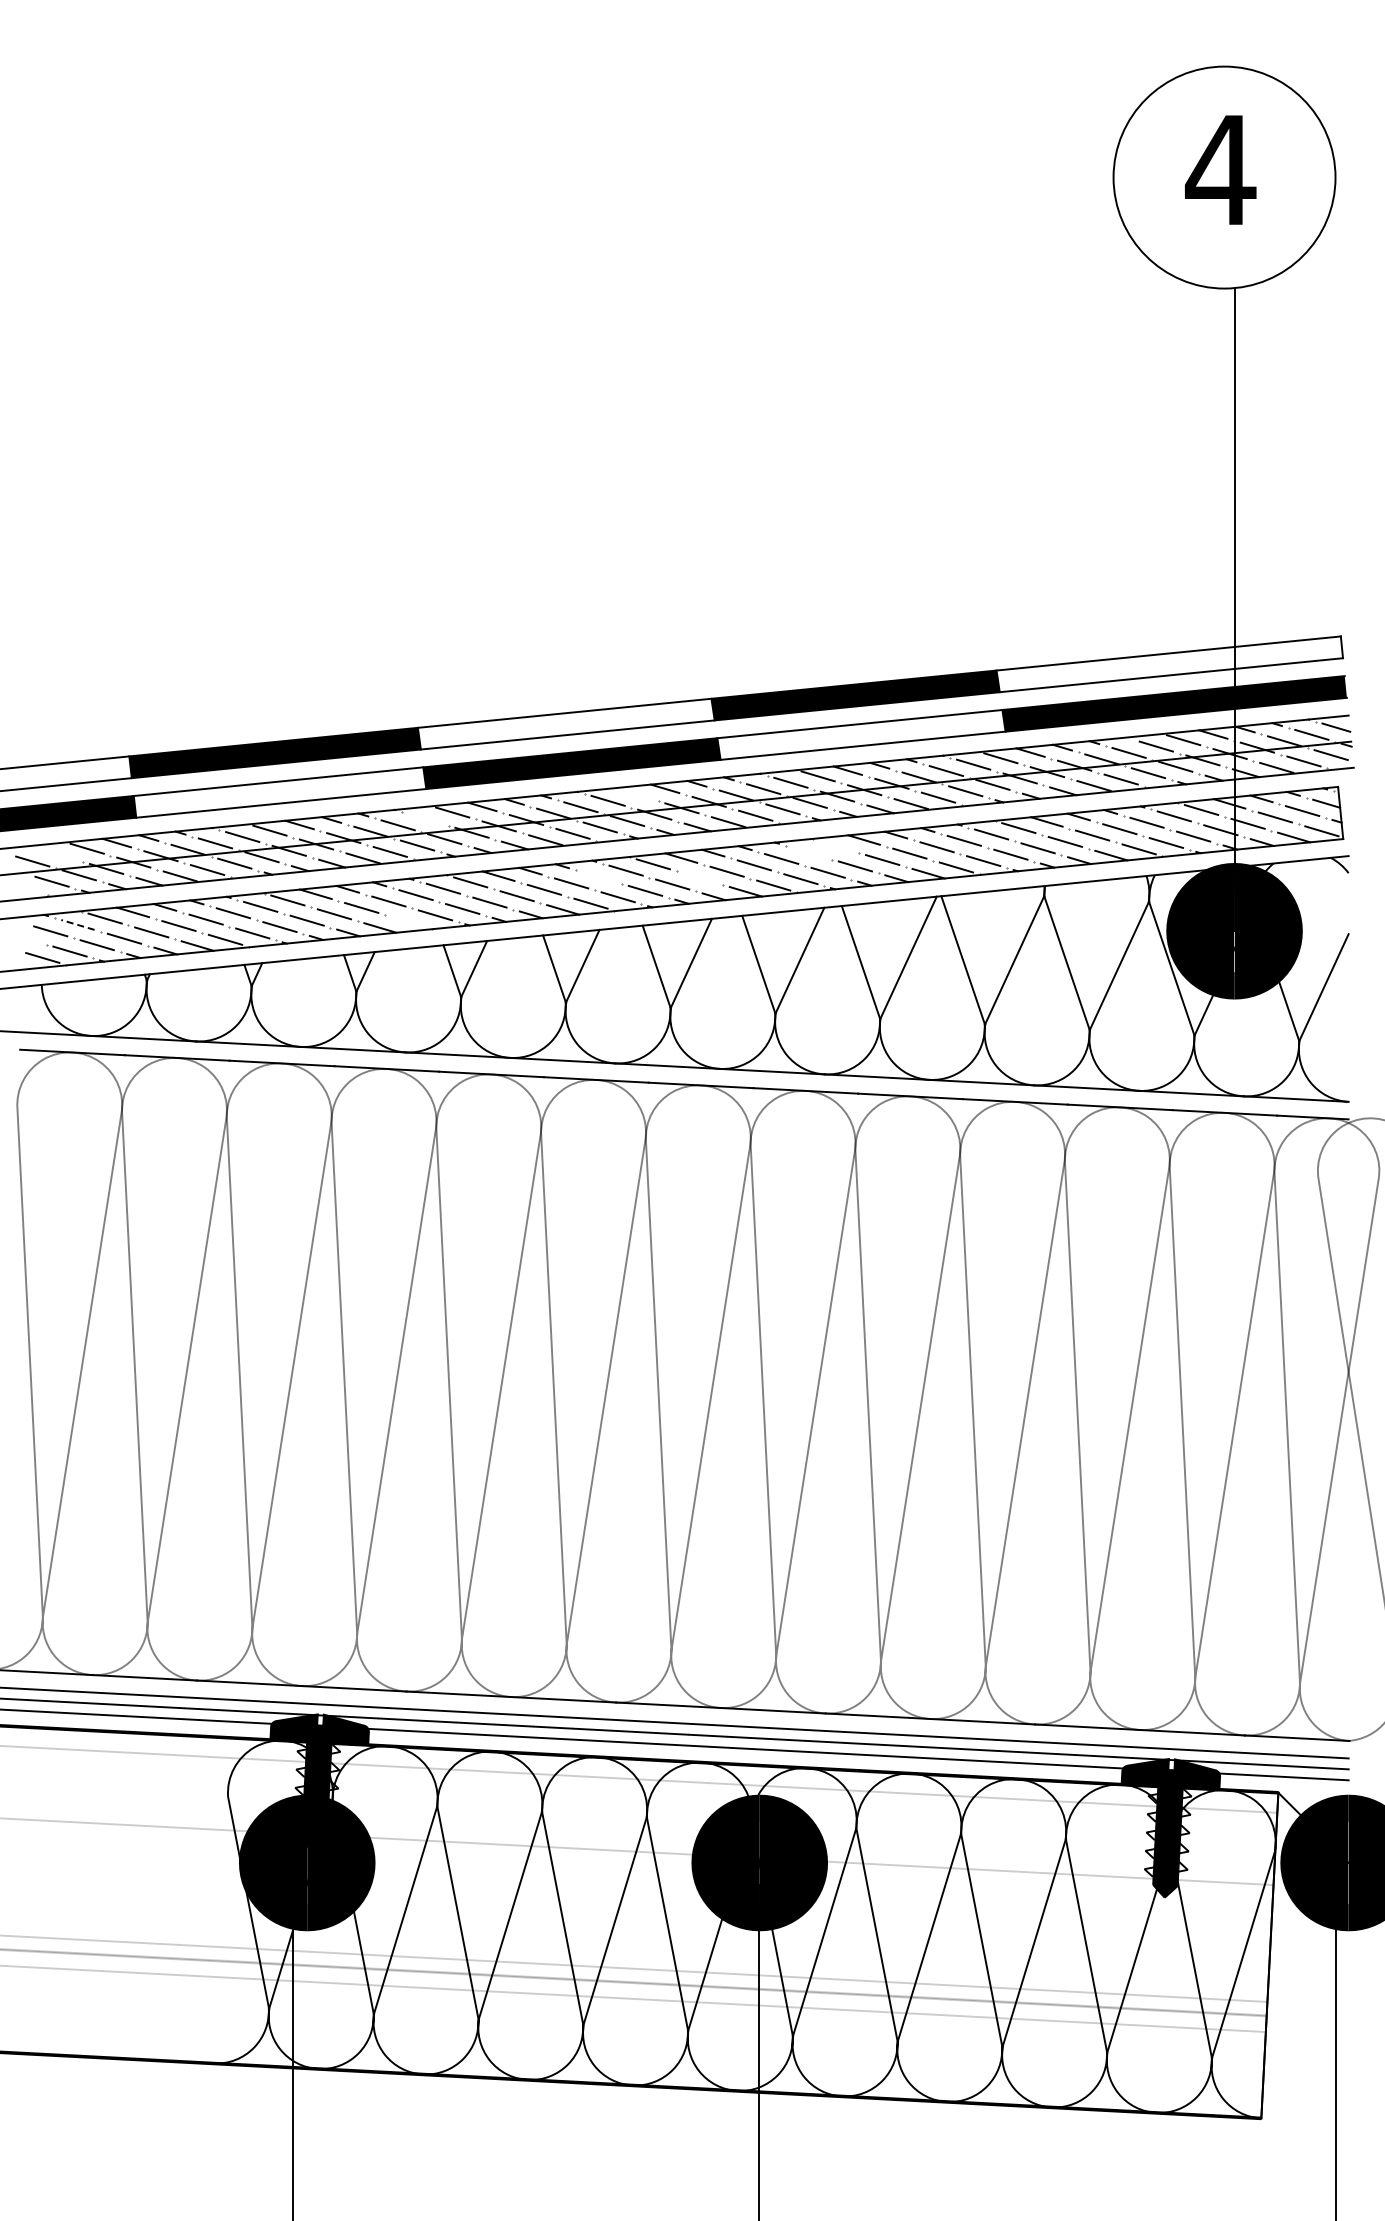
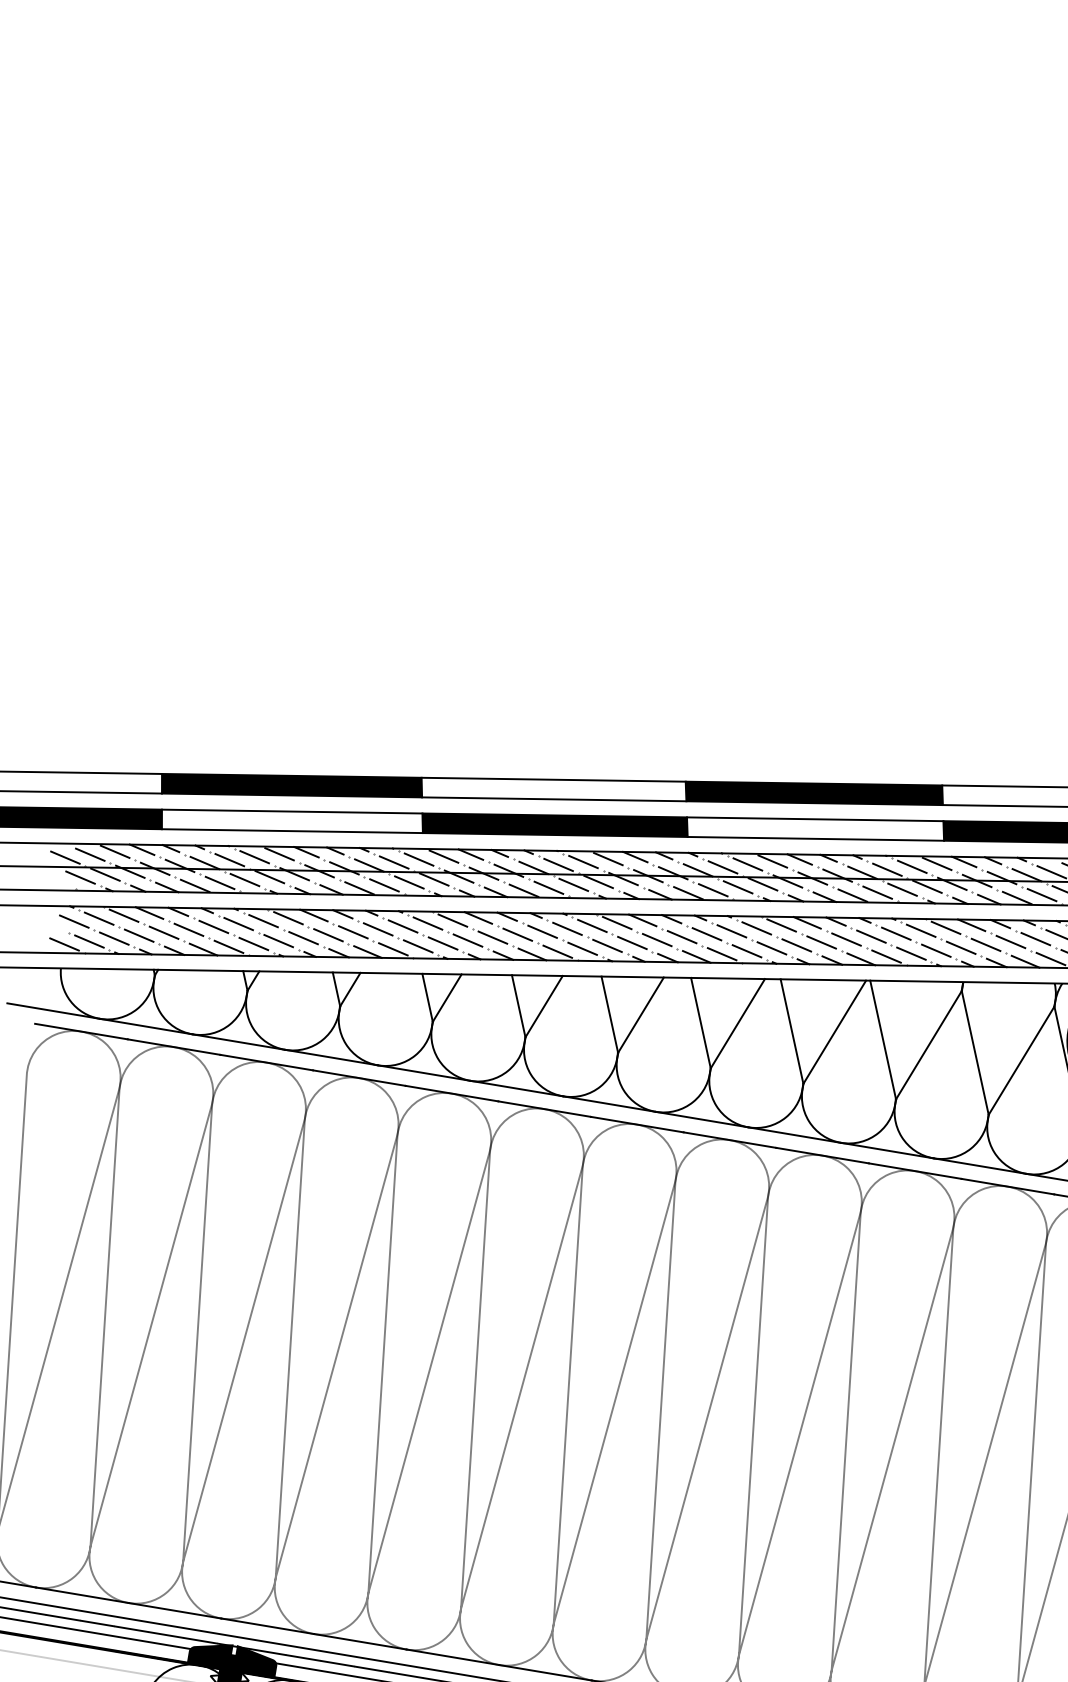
line: (635, 794) -> (608, 859), added
line: (425, 818) -> (419, 859), added
line: (835, 846) -> (781, 925), added
line: (808, 852) -> (756, 928), added
line: (59, 855) -> (89, 855), added
line: (598, 877) -> (567, 929), added
line: (699, 878) -> (656, 940), added
line: (407, 921) -> (392, 949), added
line: (77, 924) -> (98, 918), dashed -> solid

